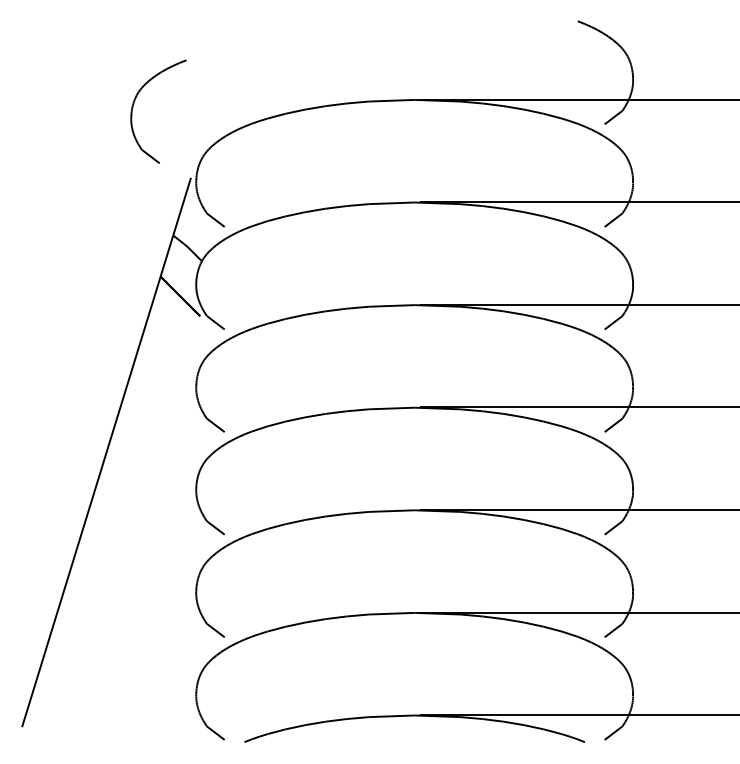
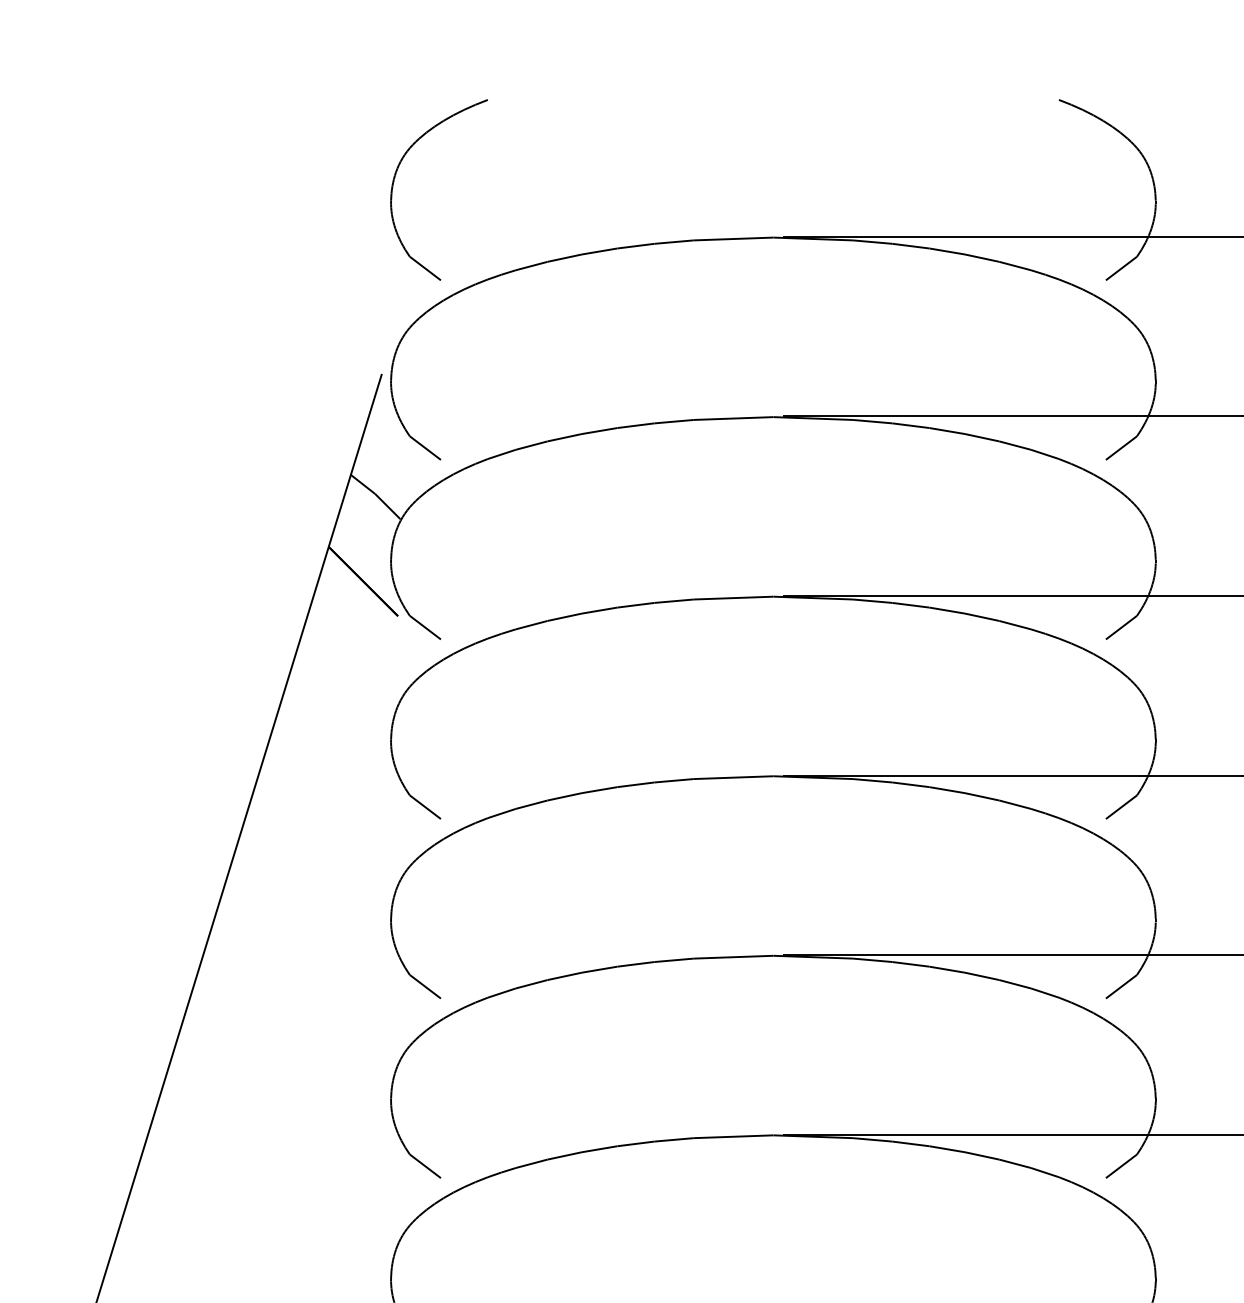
part: (134, 104) -> (396, 177), moved

